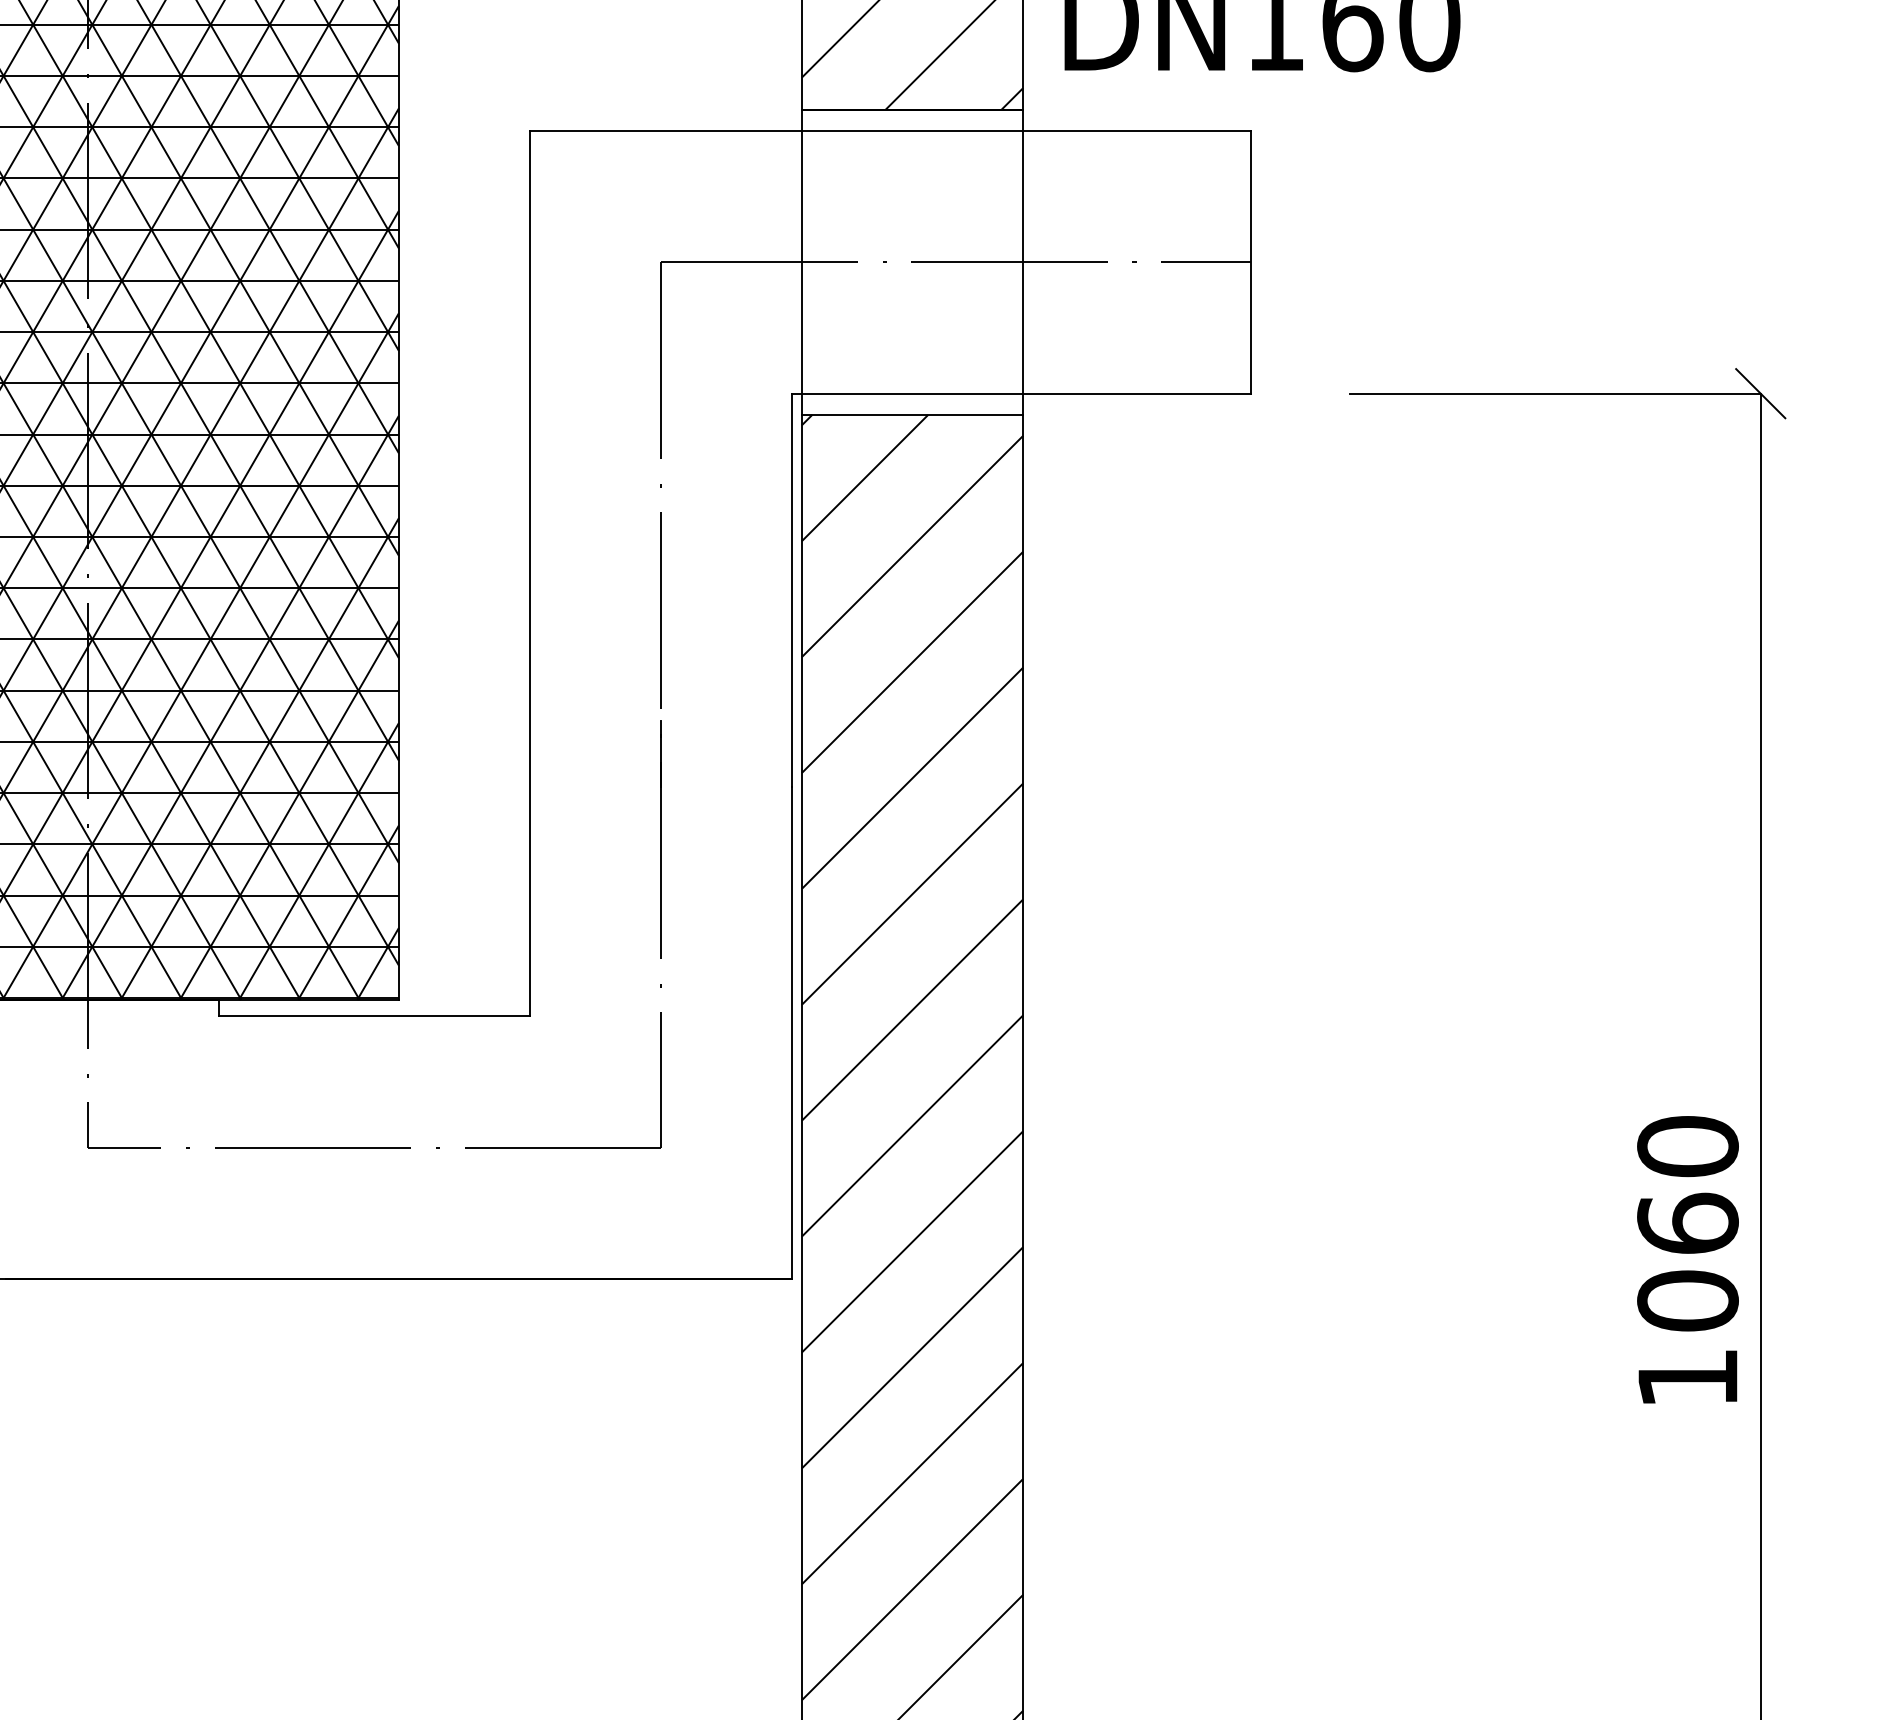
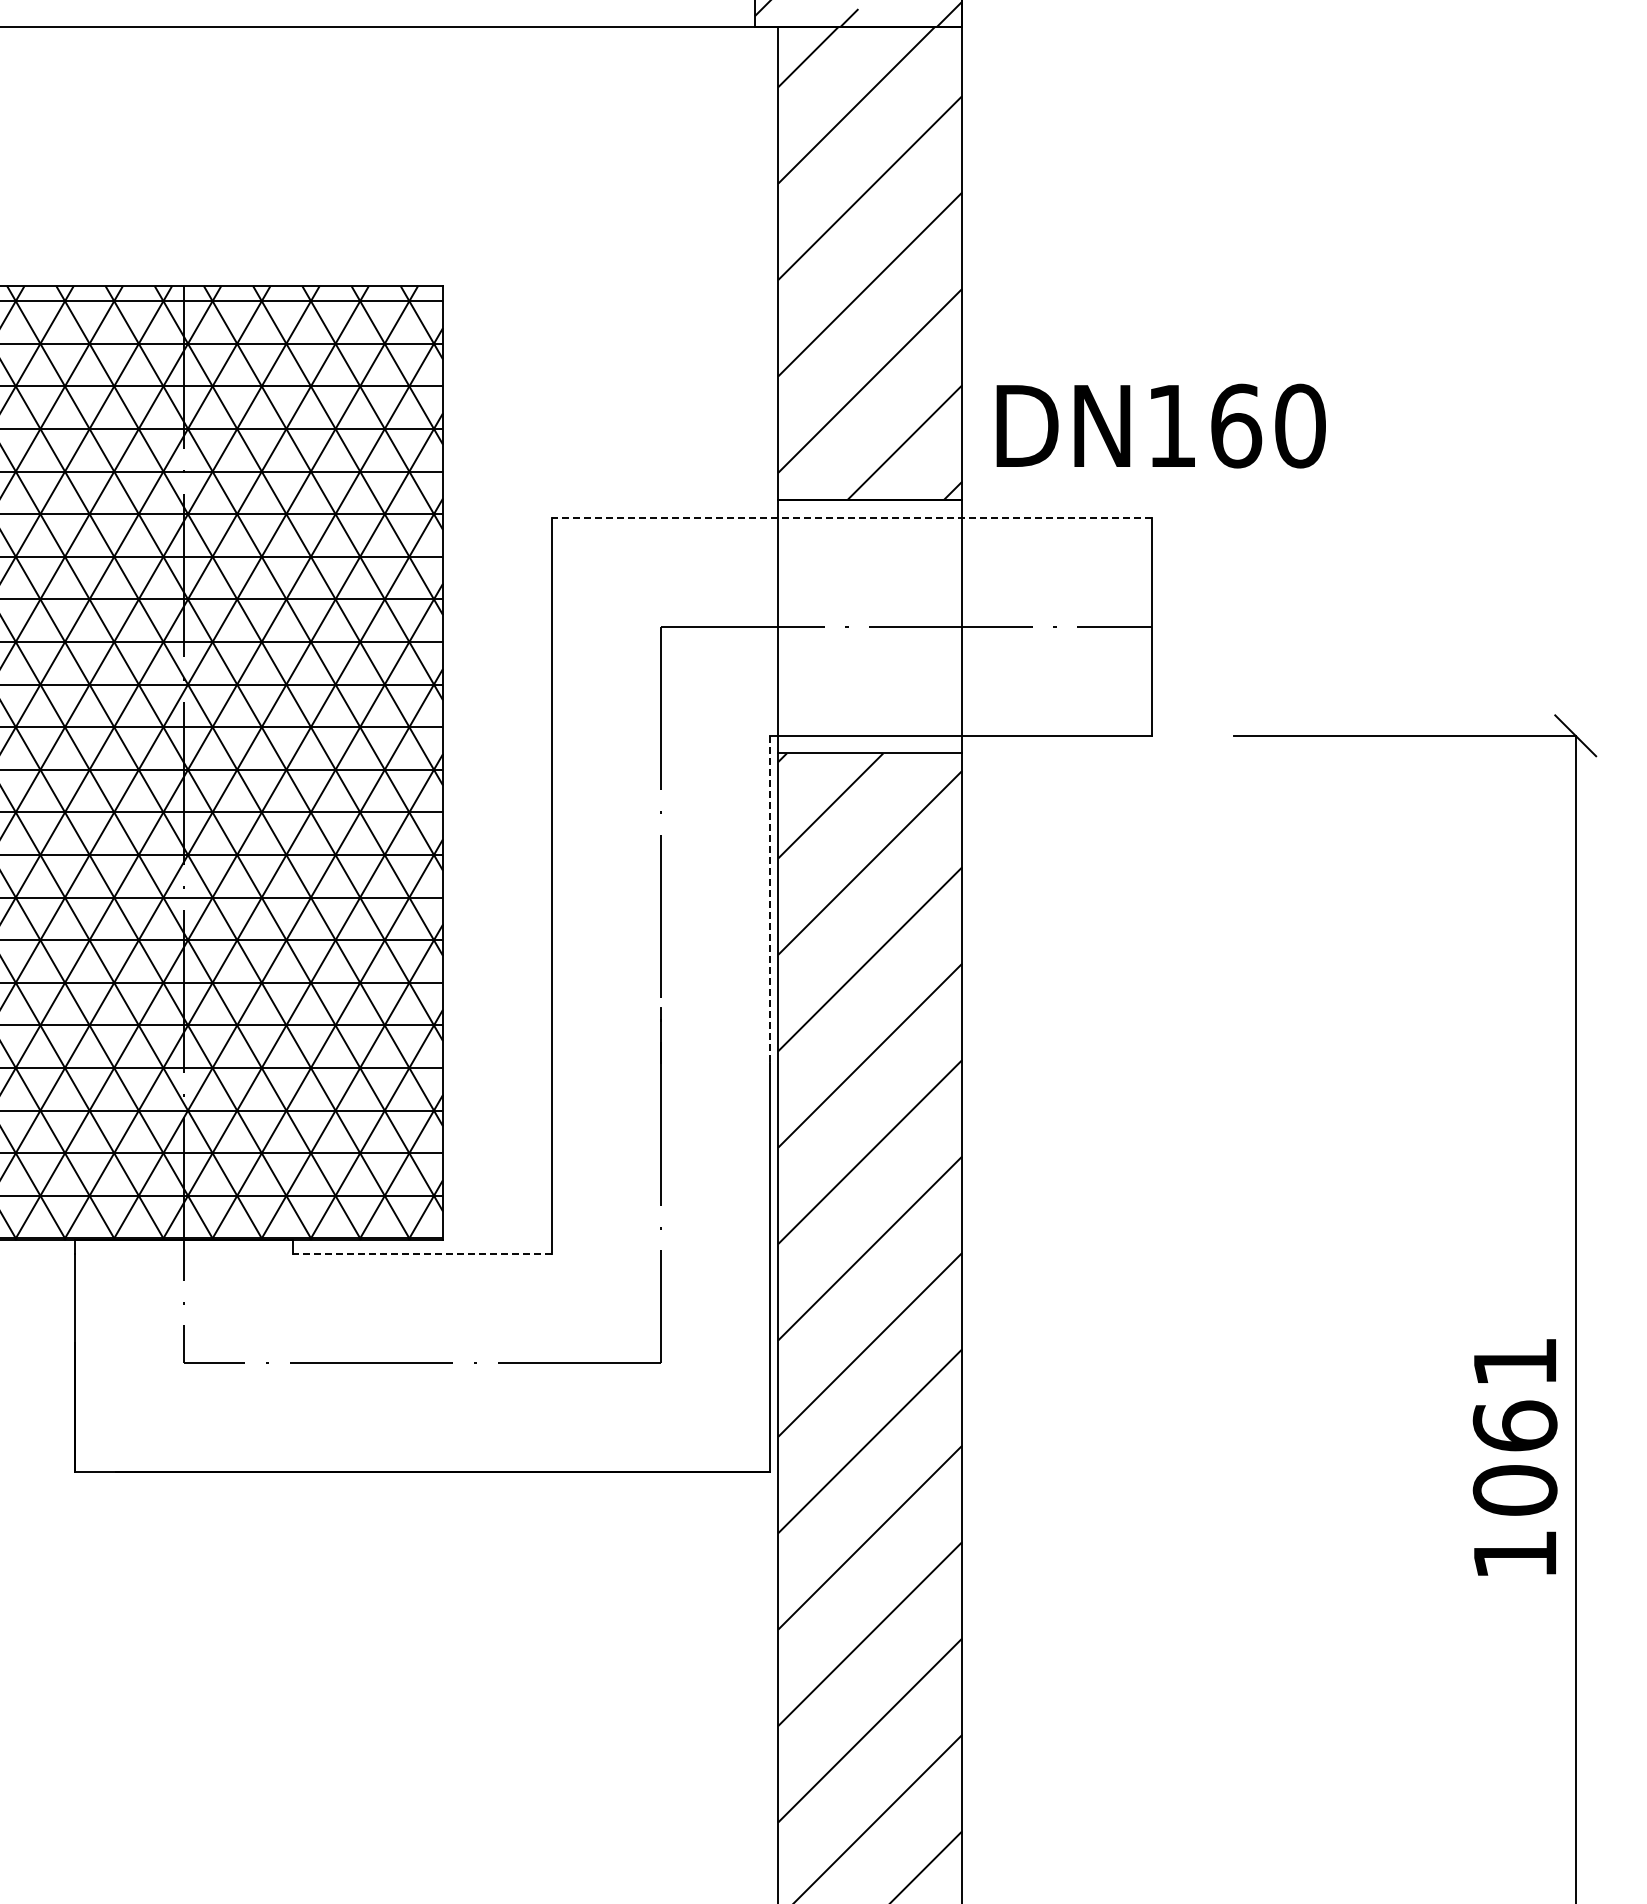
line: (891, 131) -> (852, 517), solid -> dashed
line: (792, 590) -> (770, 899), solid -> dashed
line: (374, 1016) -> (422, 1253), solid -> dashed
text: (1687, 1145) -> (1514, 1361), 1060 -> 1061

